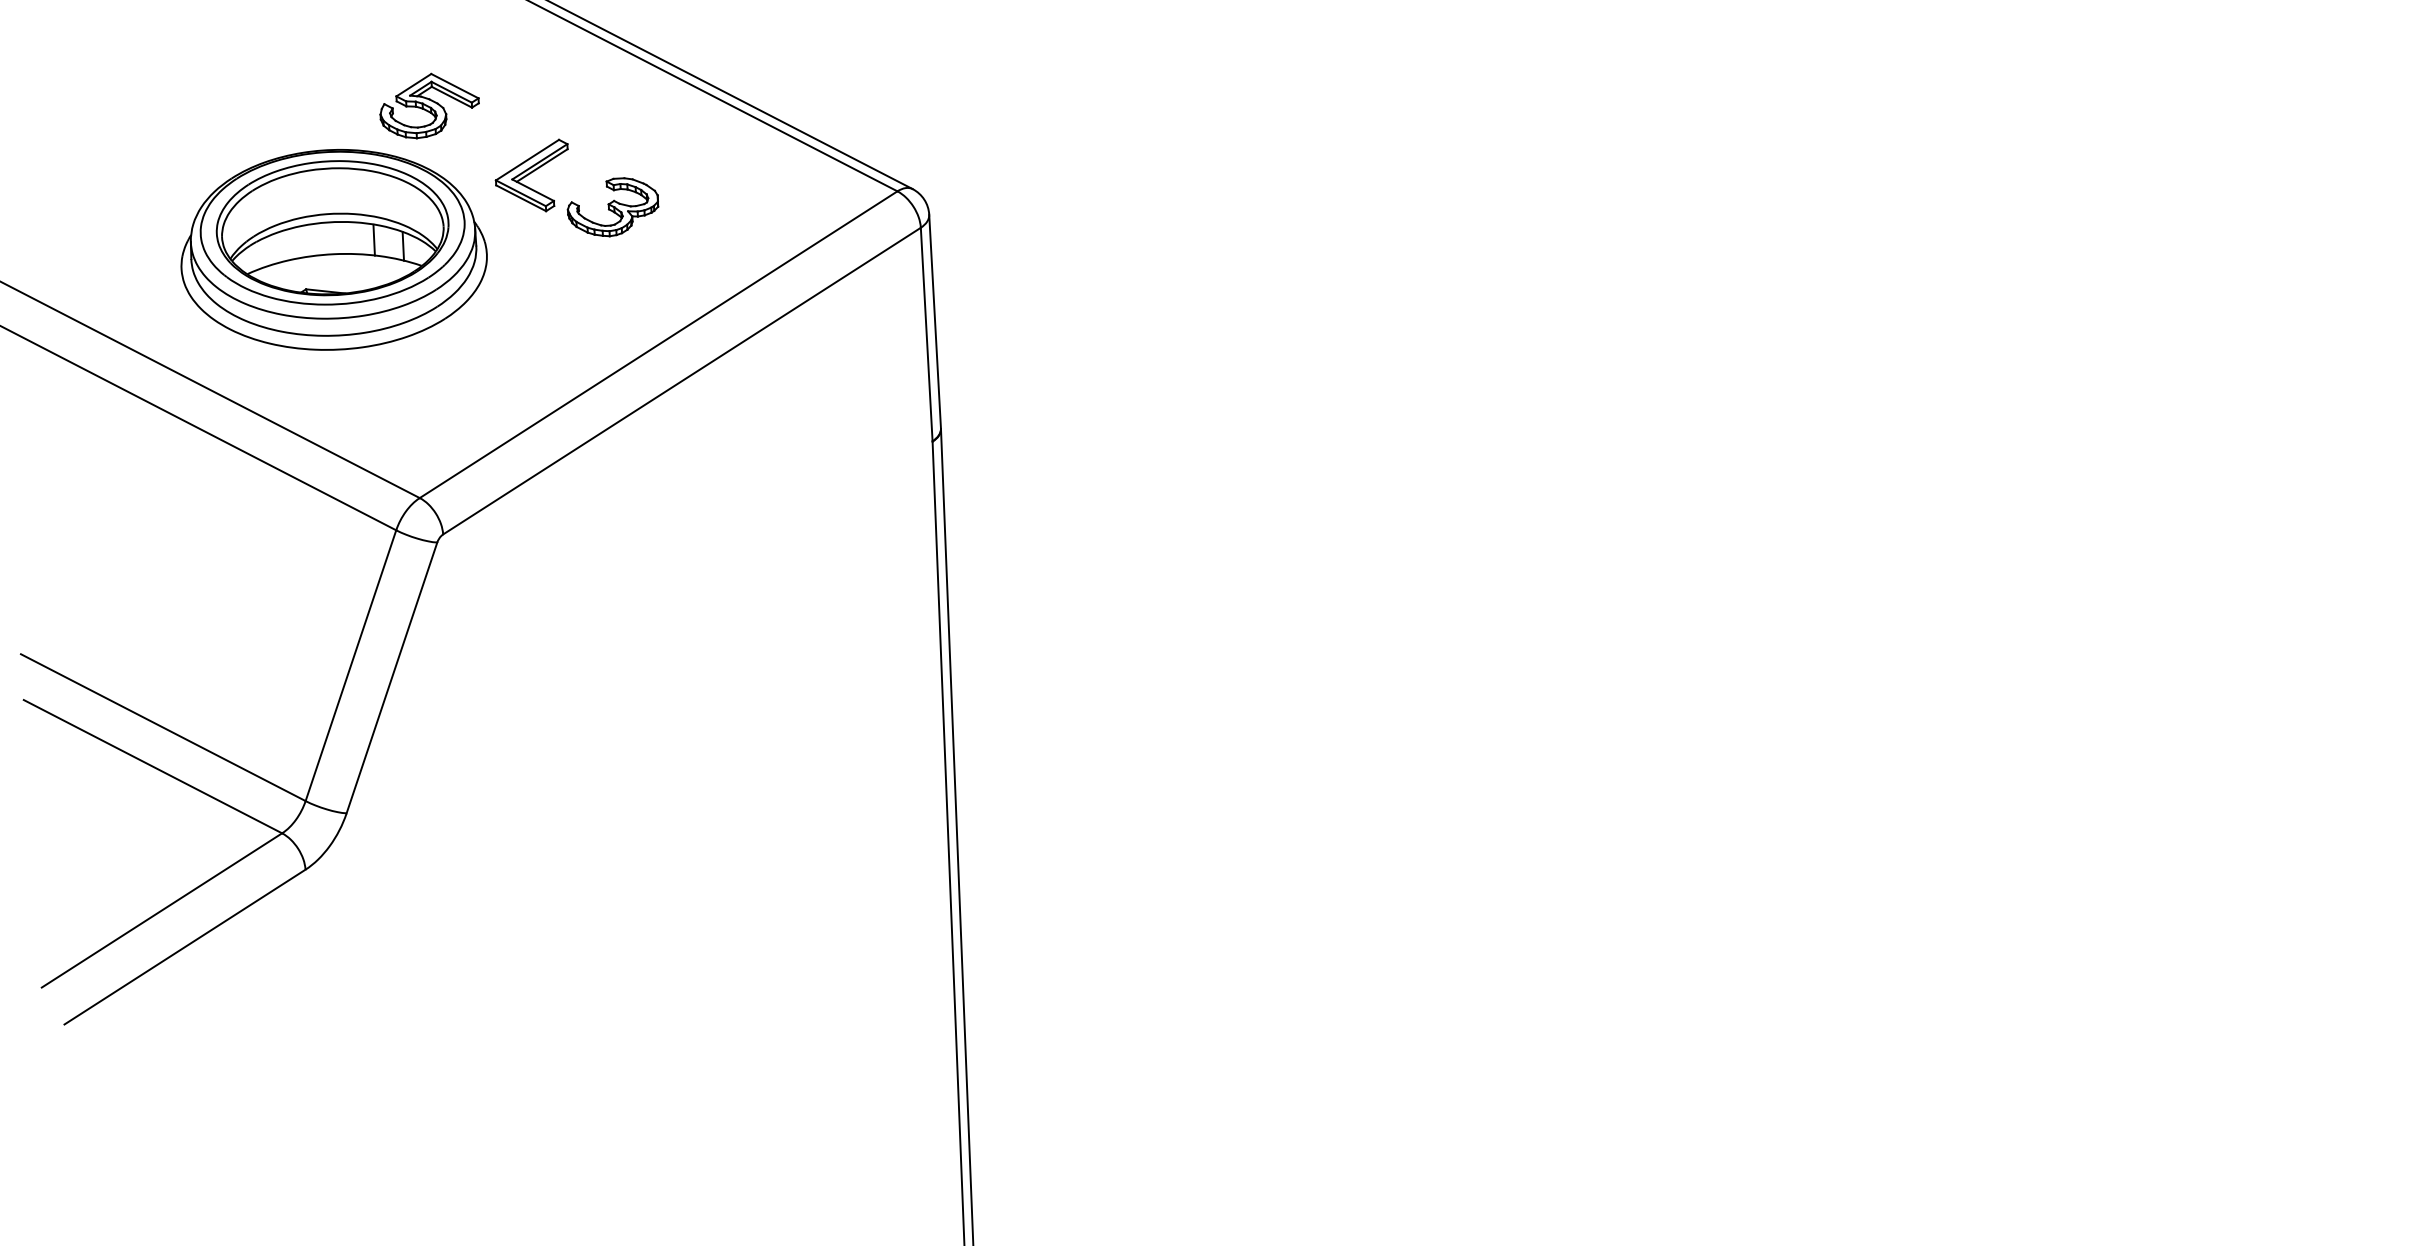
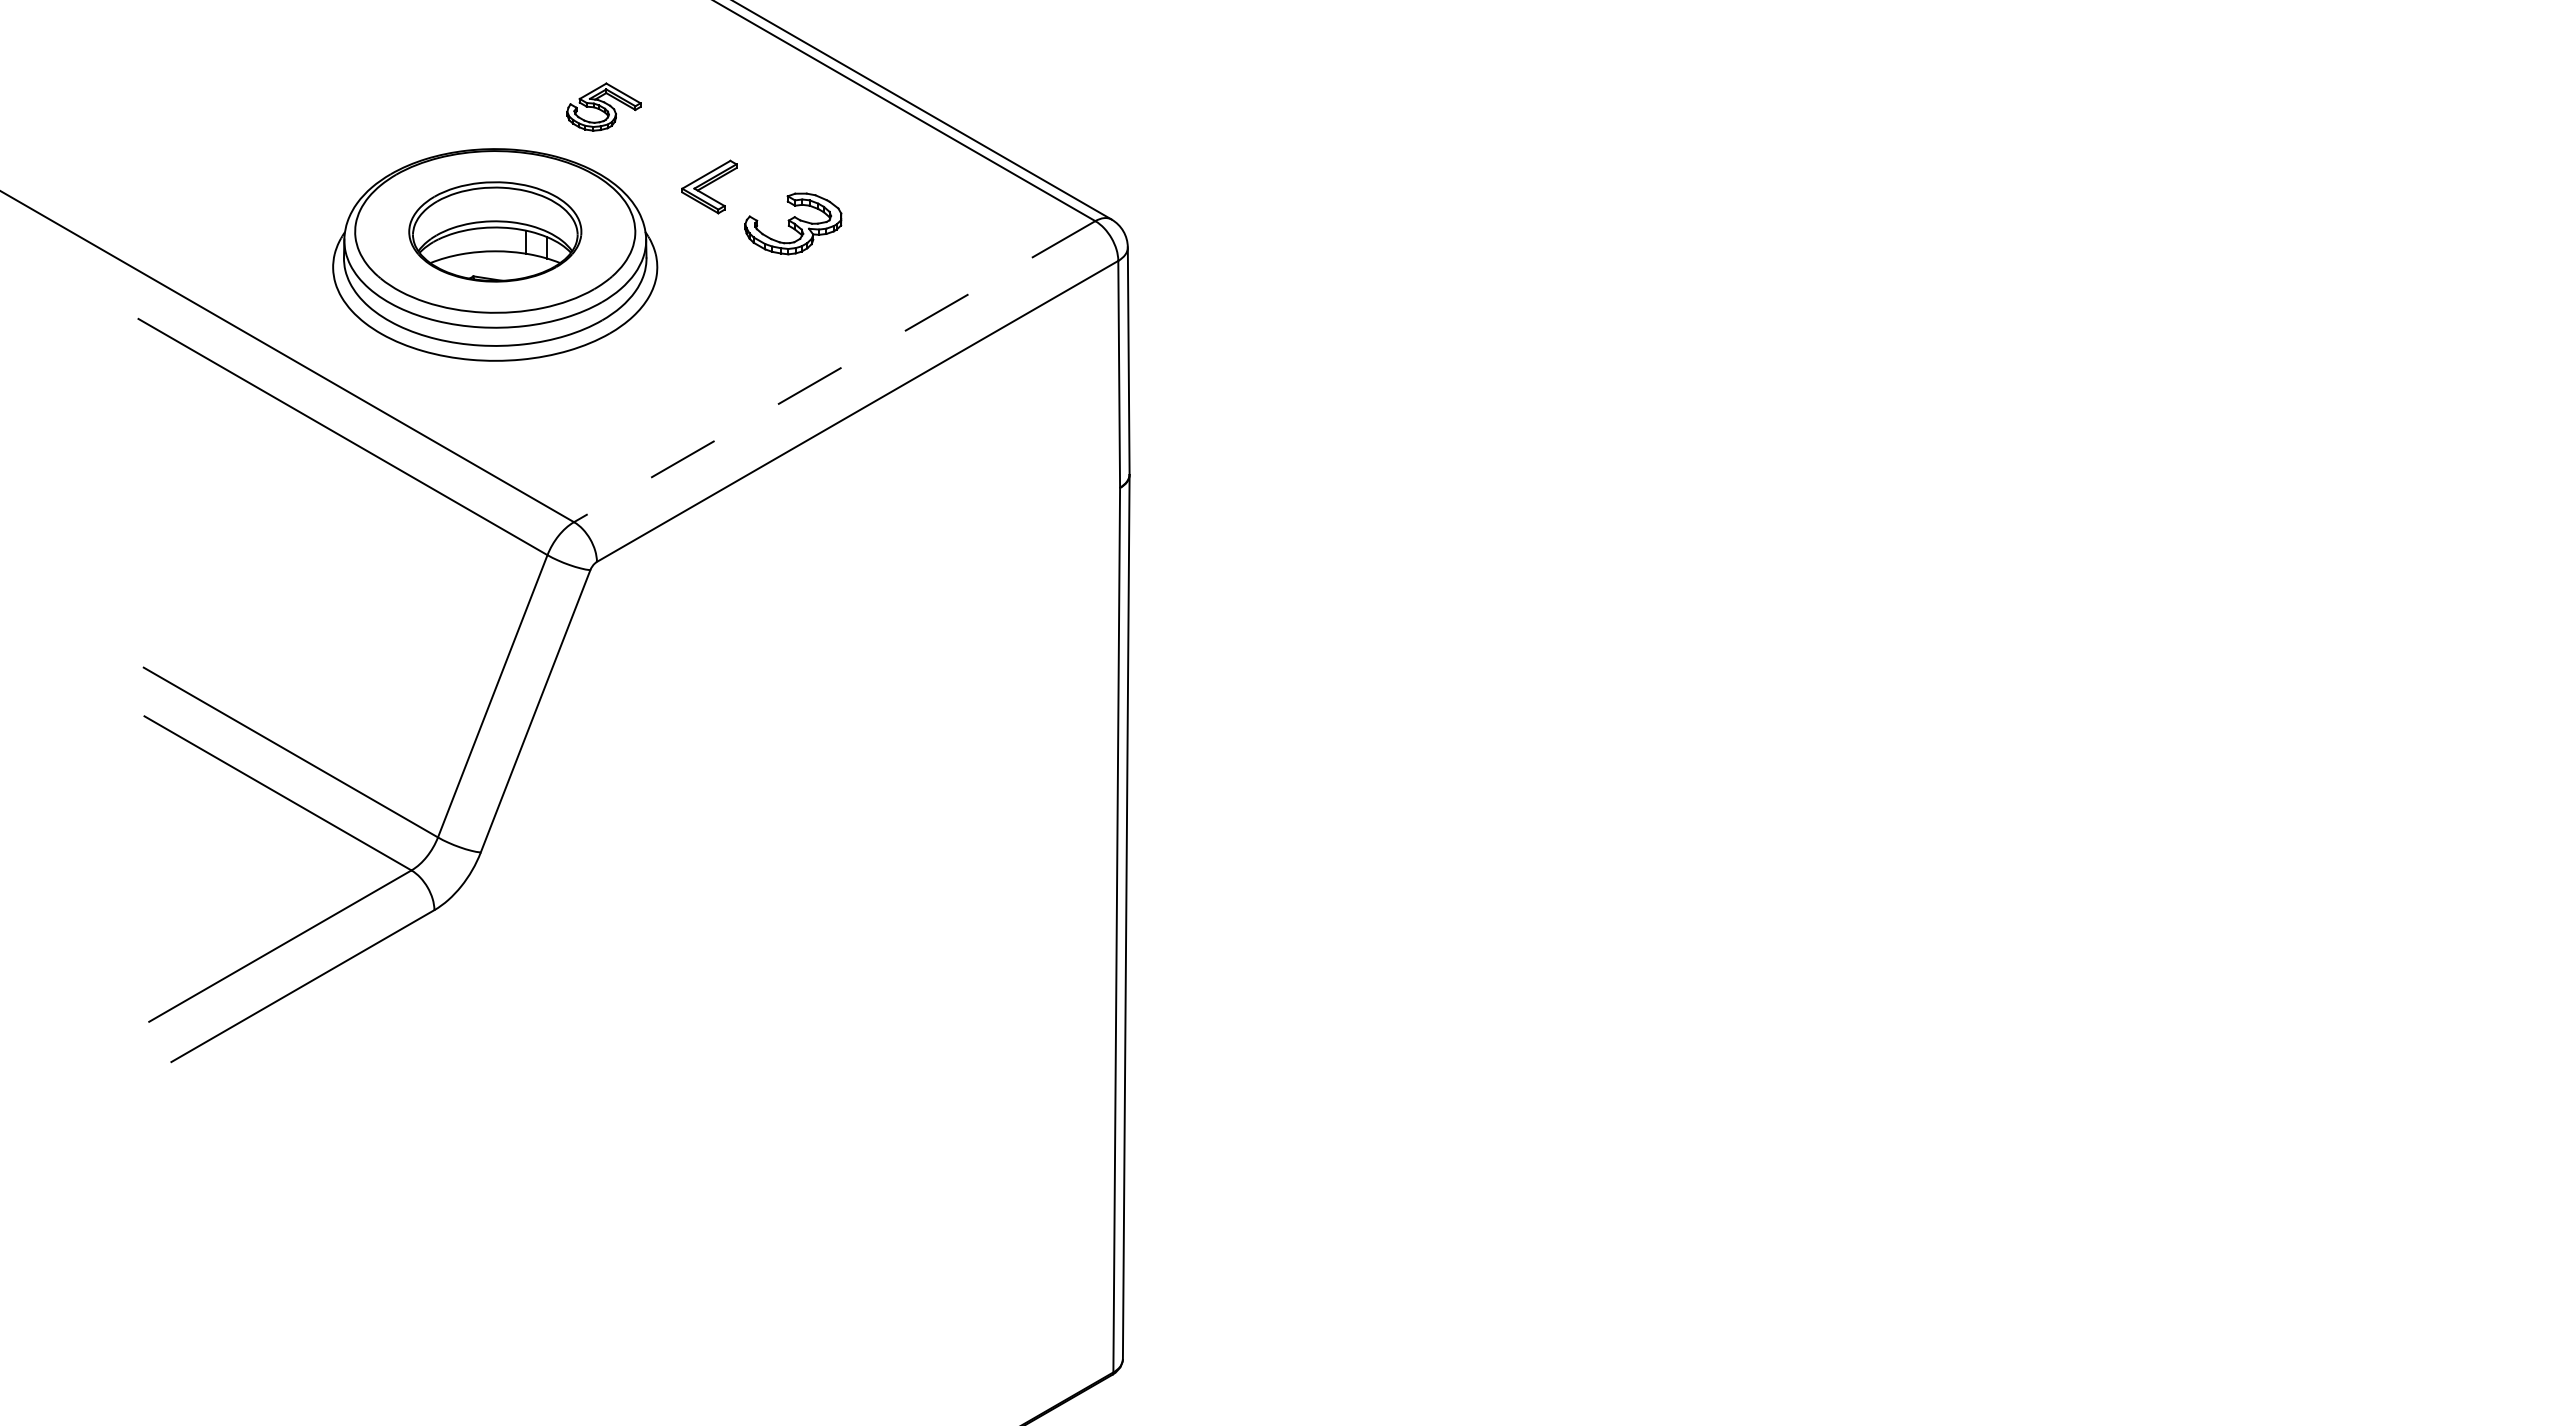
part: (429, 105) -> (603, 106), size x0.7
part: (532, 175) -> (709, 186), size x0.7
part: (332, 227) -> (495, 231), size x0.7
line: (658, 344) -> (834, 371), solid -> dashed

